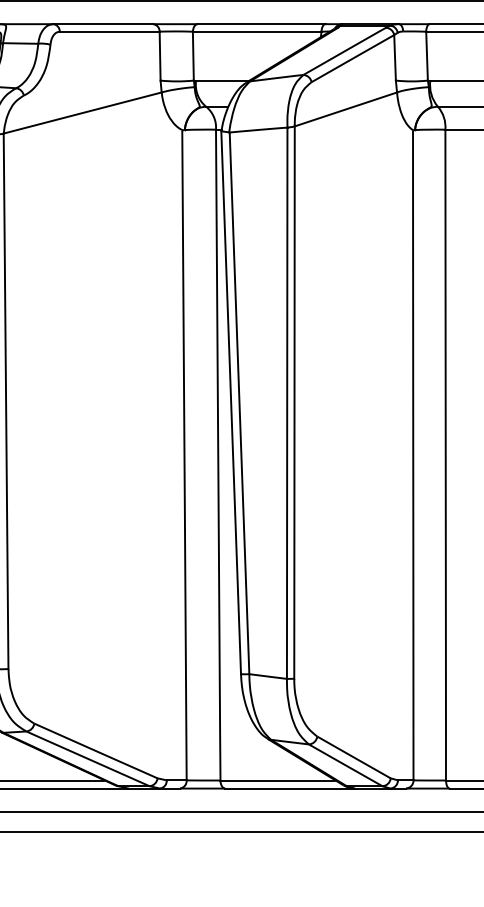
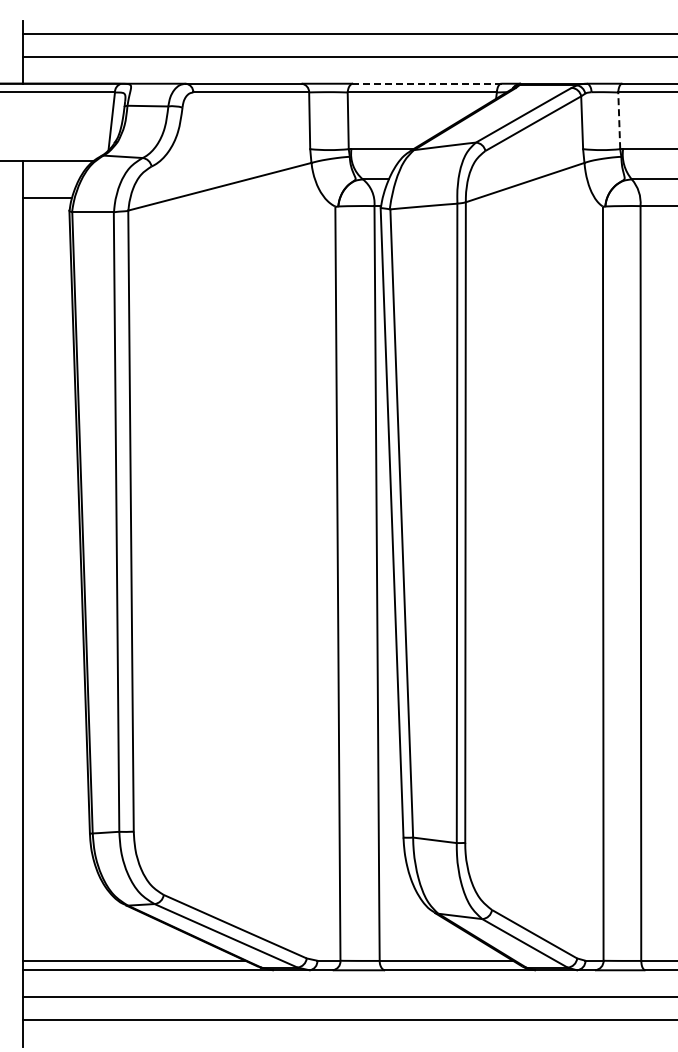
line: (260, 23) -> (426, 83), solid -> dashed
line: (427, 55) -> (619, 120), solid -> dashed

